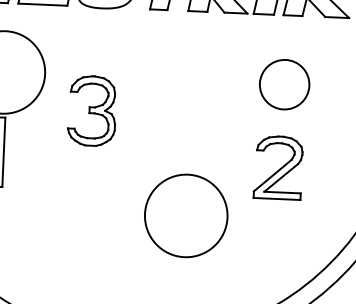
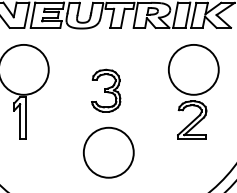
circle: (284, 84) -> (193, 69), size x1.67
part: (92, 110) -> (106, 90), moved
circle: (185, 215) -> (108, 152), moved

